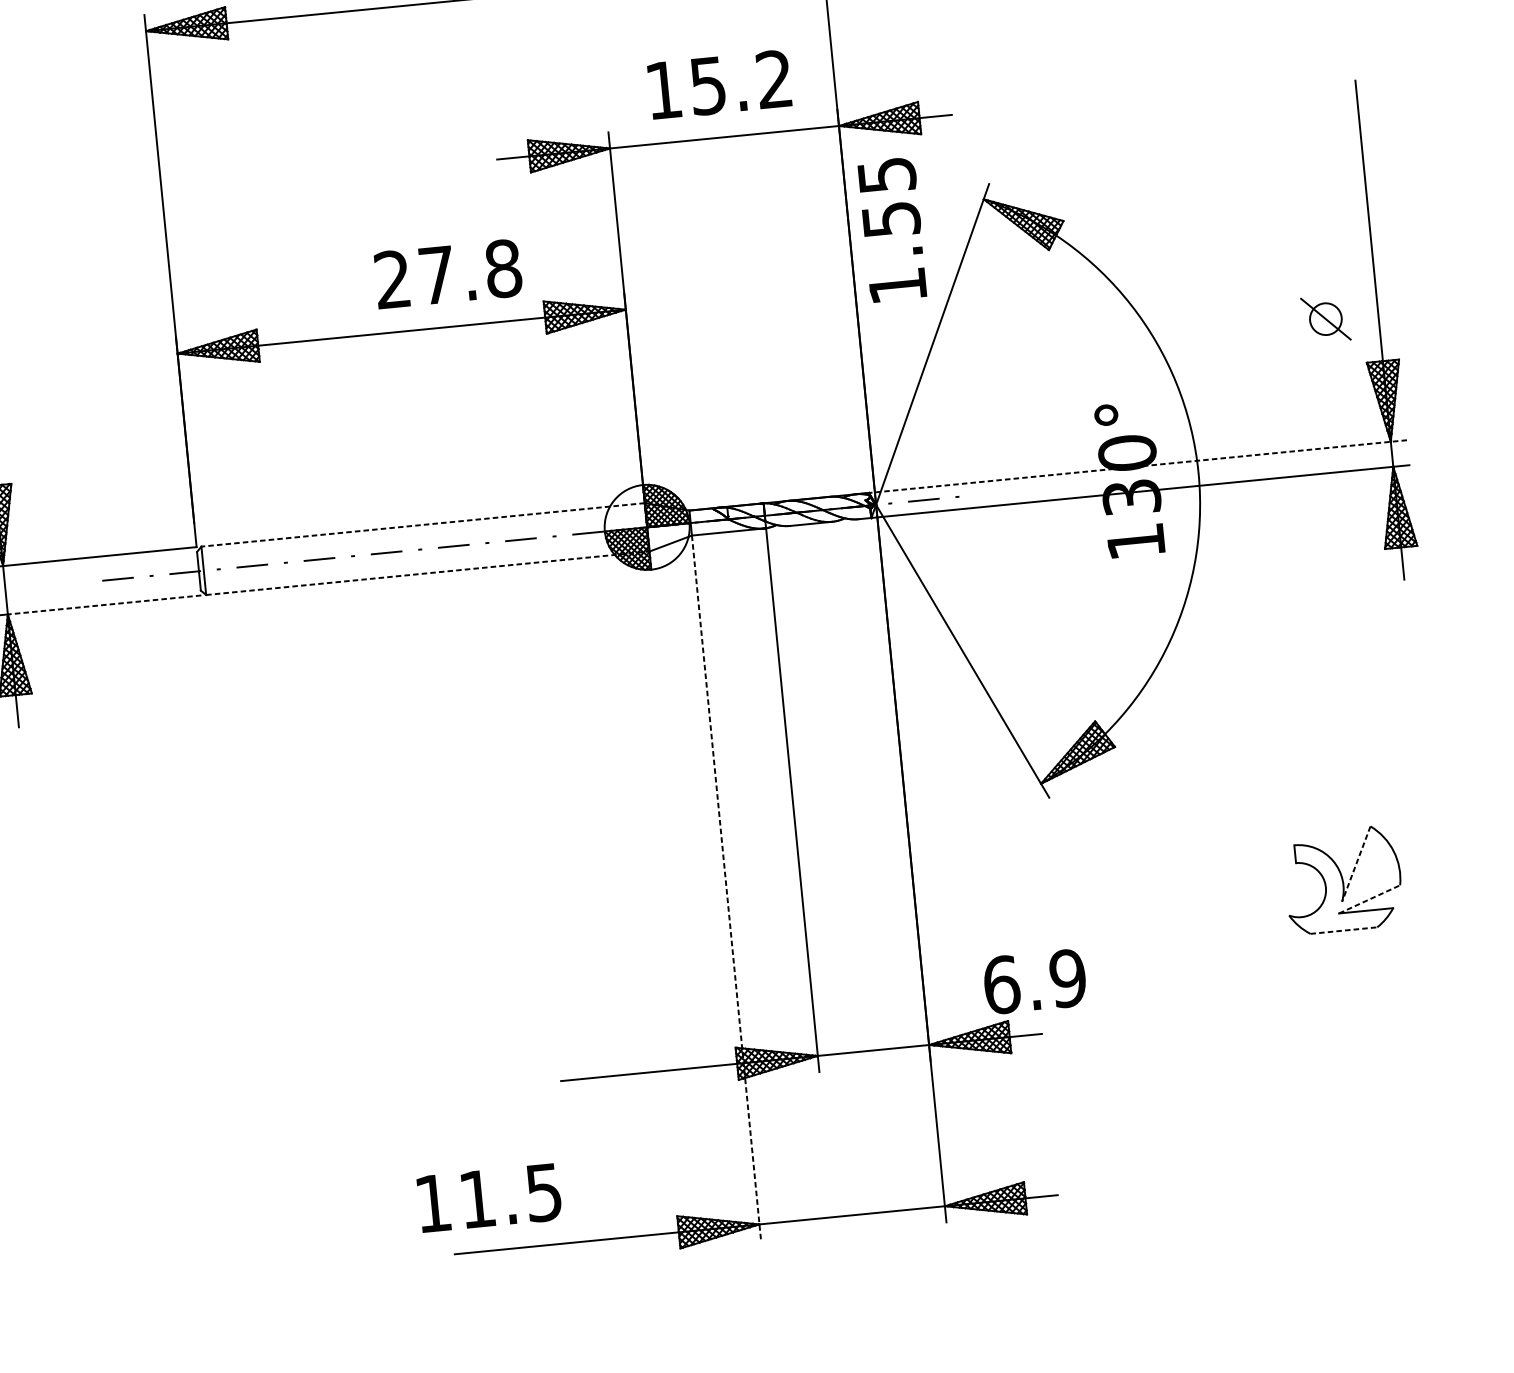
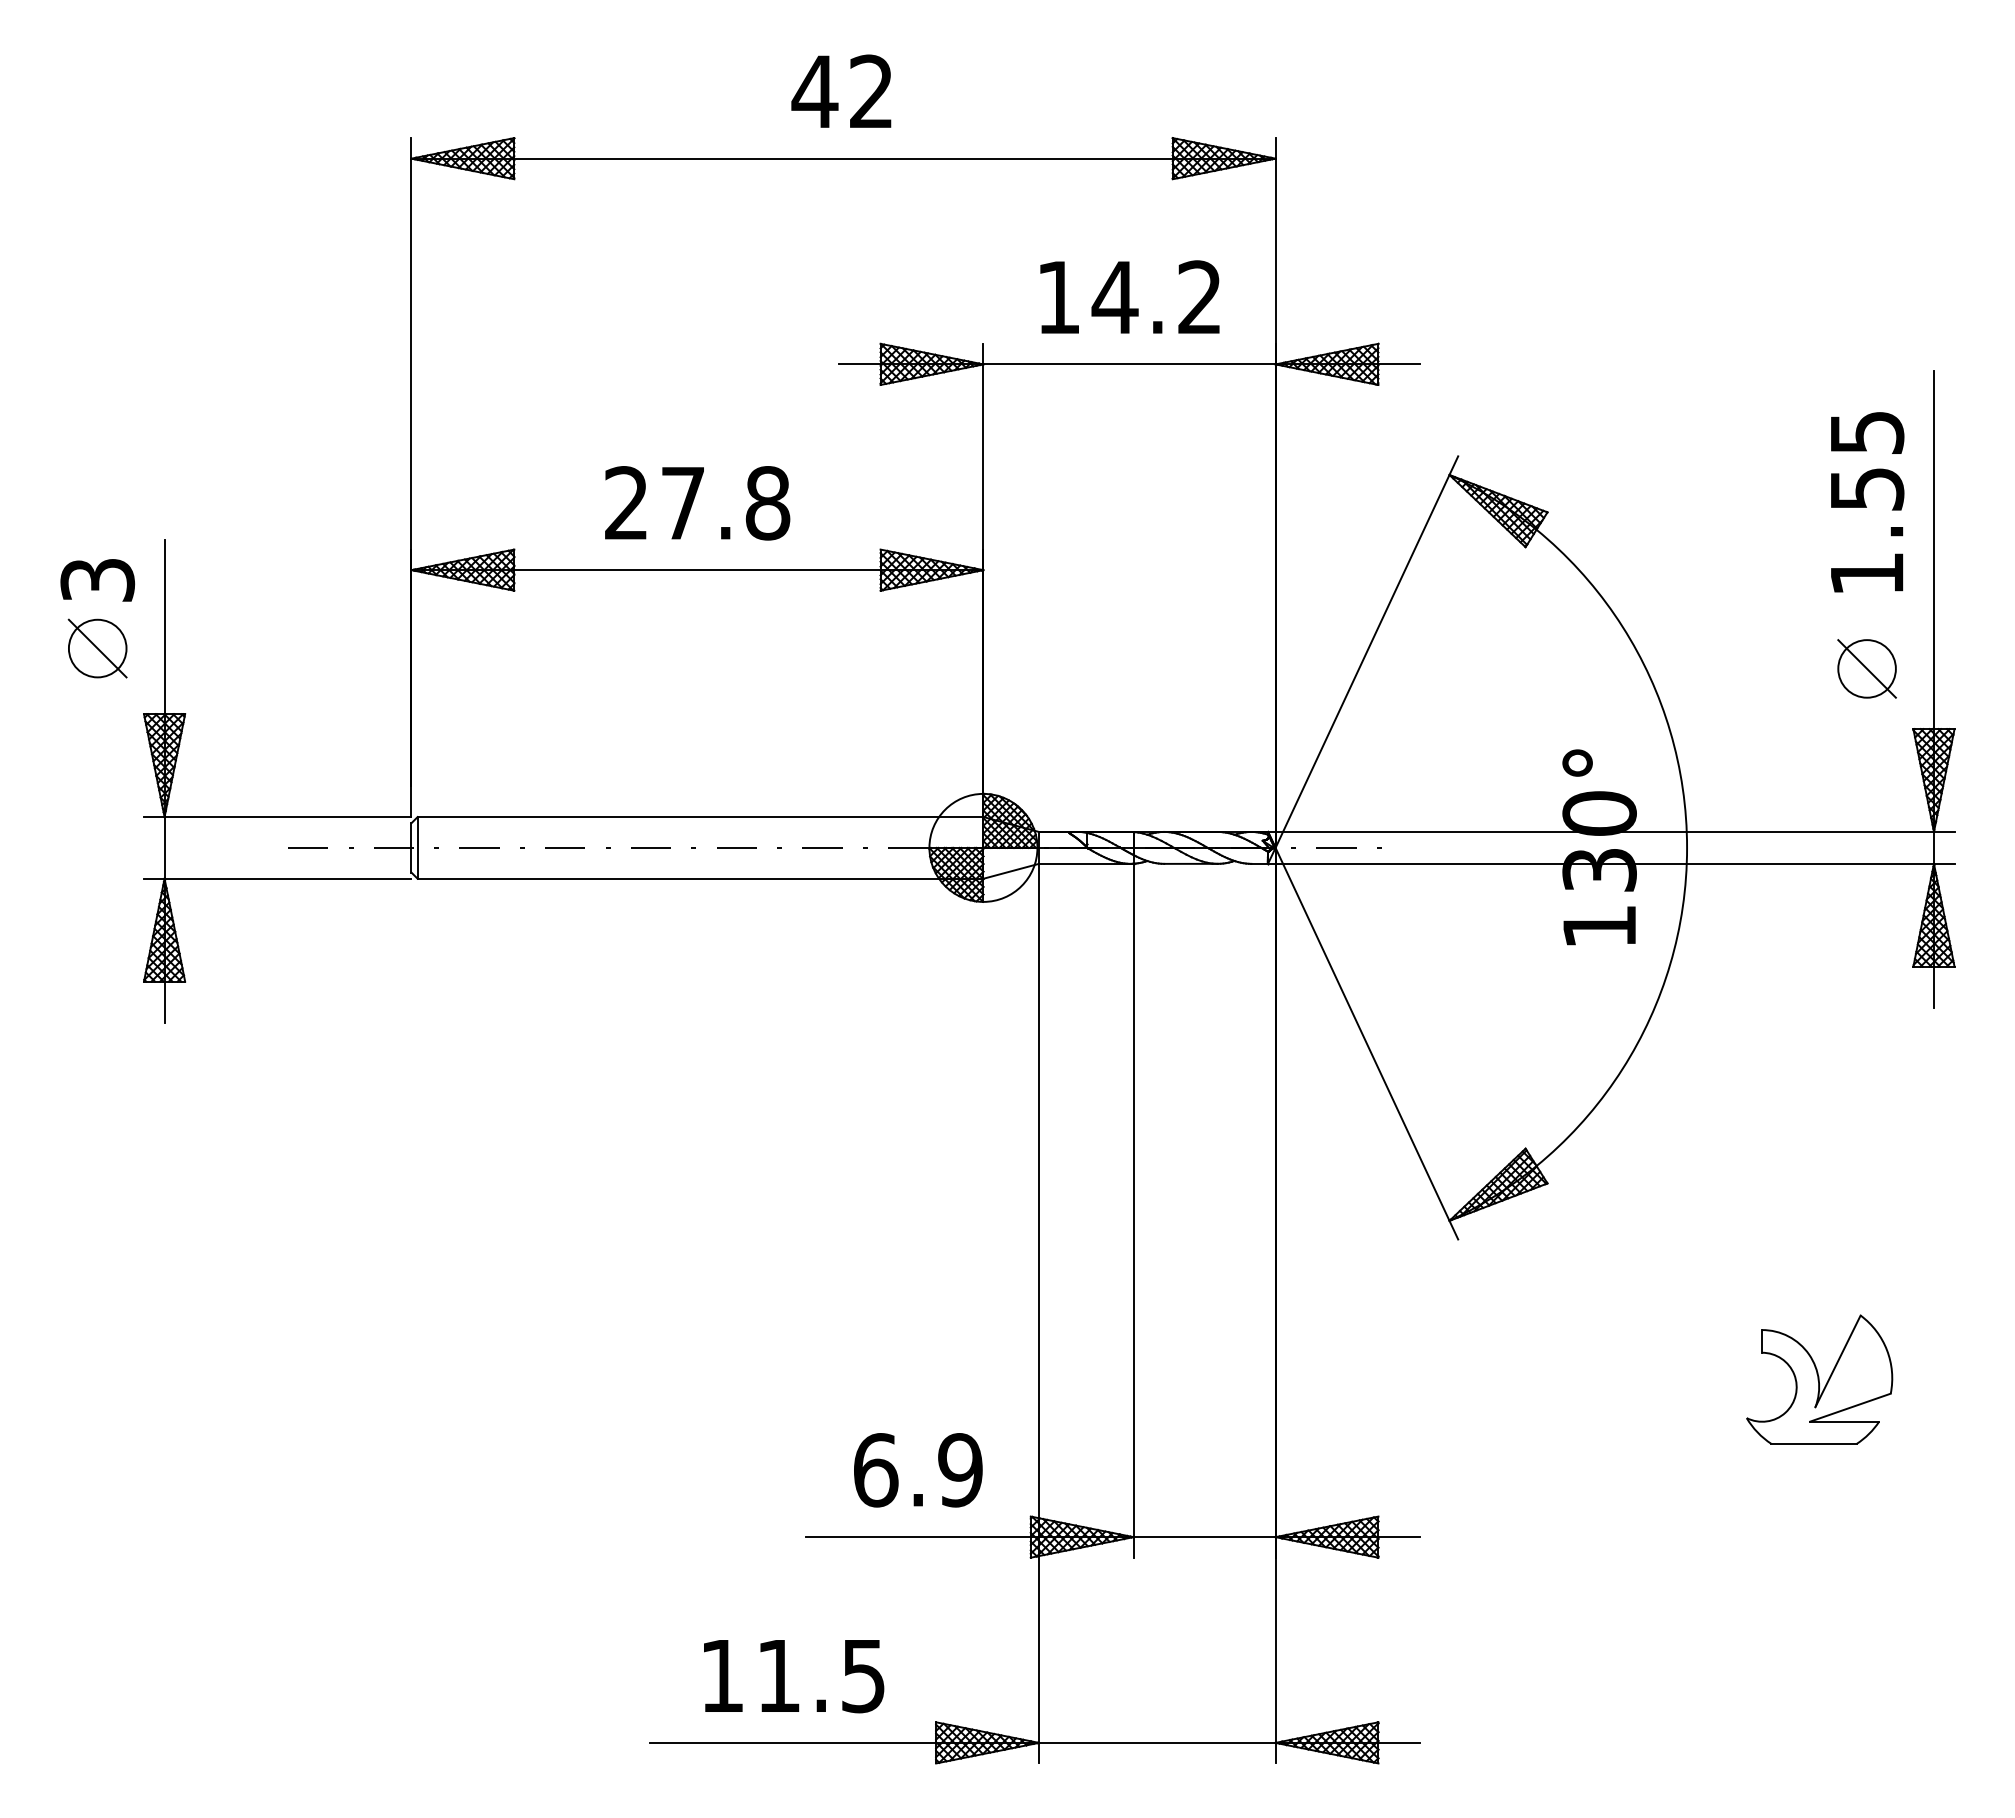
text: (707, 85) -> (1114, 297), 15.2 -> 14.2
text: (892, 230) -> (1867, 502), moved
text: (448, 274) -> (697, 503), moved
circle: (1325, 318) -> (1866, 668), size x1.43
line: (1137, 466) -> (1610, 831), dashed -> solid
line: (423, 525) -> (700, 817), dashed -> solid
line: (427, 573) -> (700, 878), dashed -> solid
line: (104, 604) -> (287, 878), dashed -> solid
line: (1355, 864) -> (1837, 1361), dashed -> solid
line: (726, 887) -> (1038, 1313), dashed -> solid
line: (1369, 899) -> (1850, 1407), dashed -> solid
line: (1344, 930) -> (1814, 1443), dashed -> solid
text: (1035, 981) -> (918, 1470), moved
text: (489, 1198) -> (794, 1676), moved

